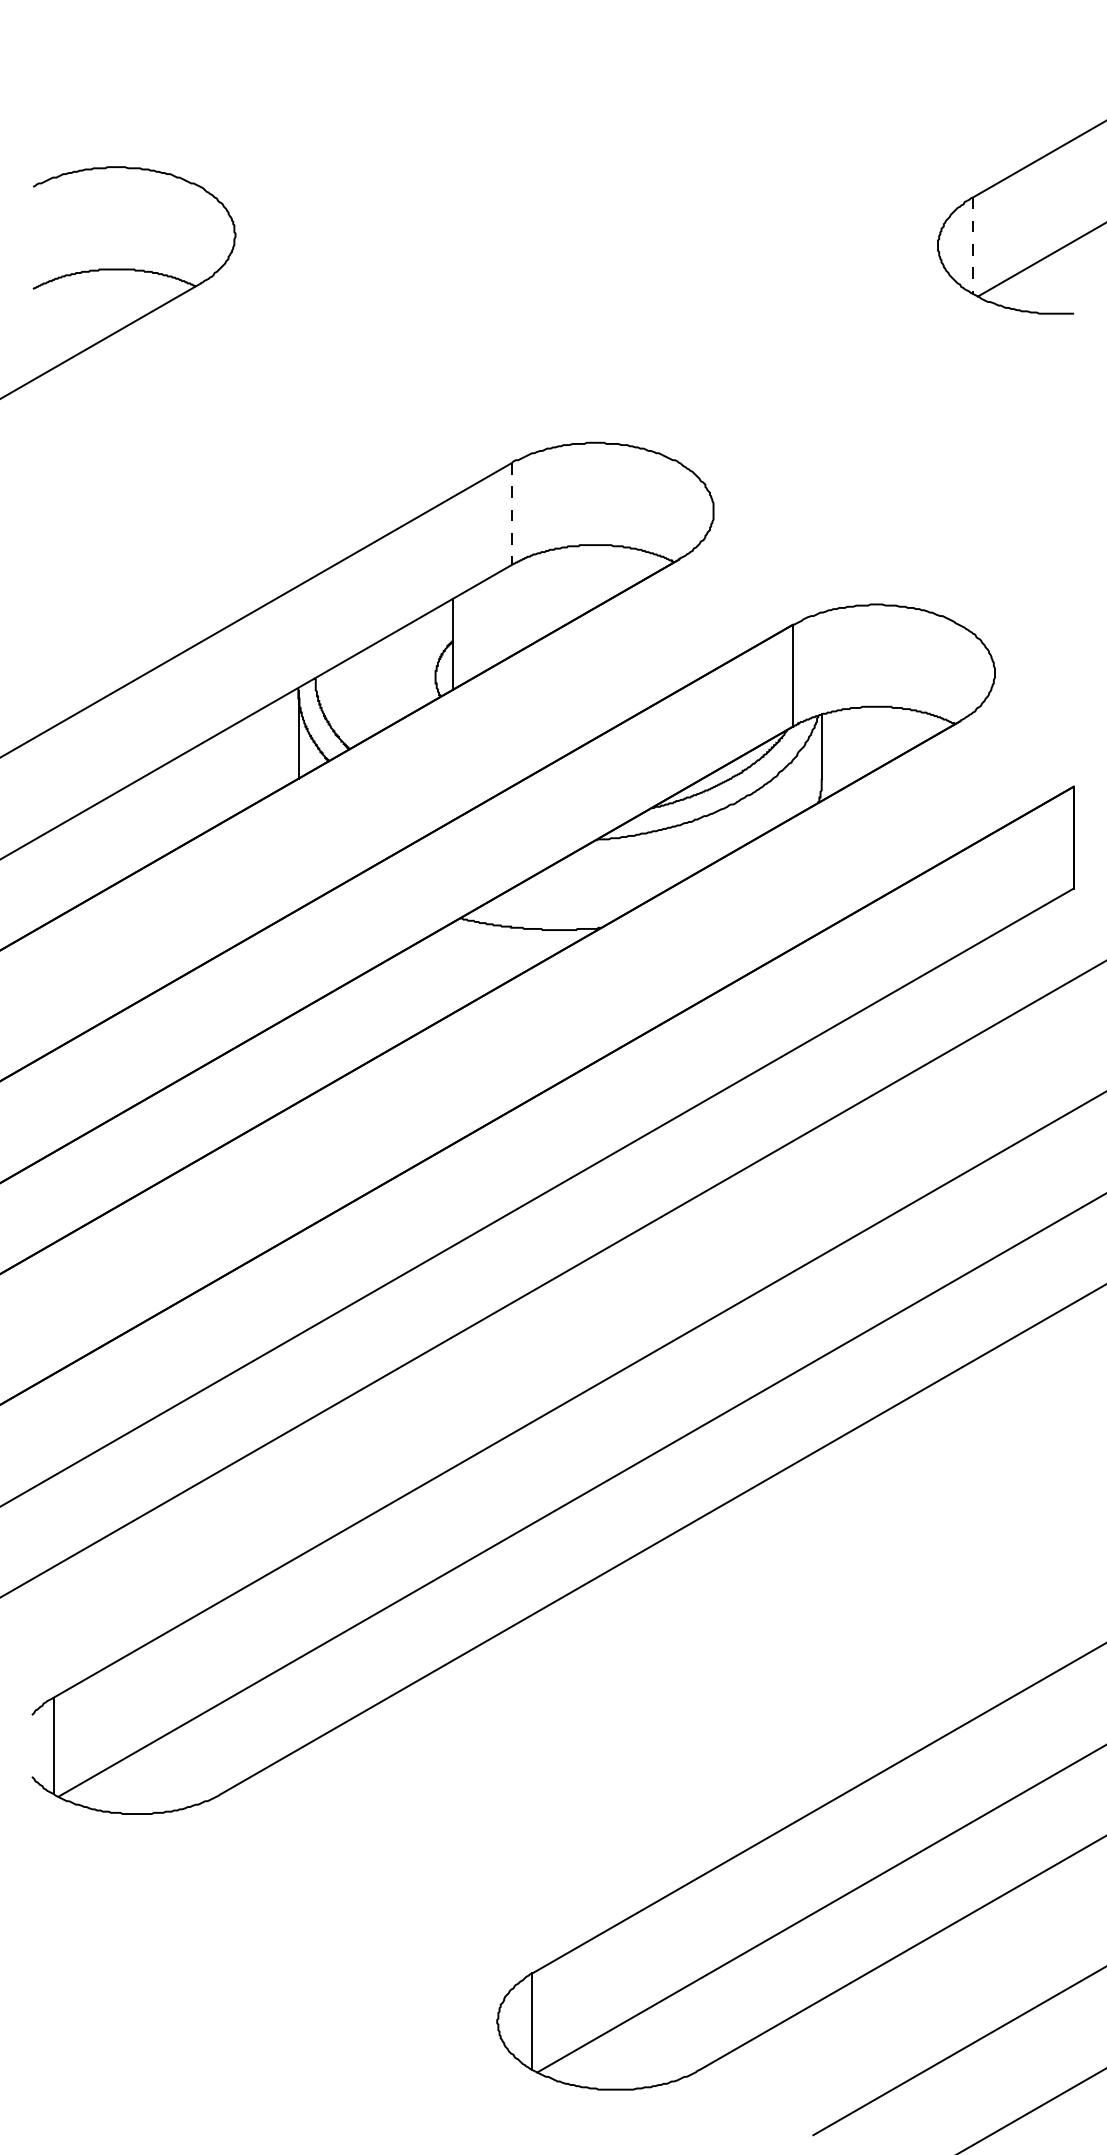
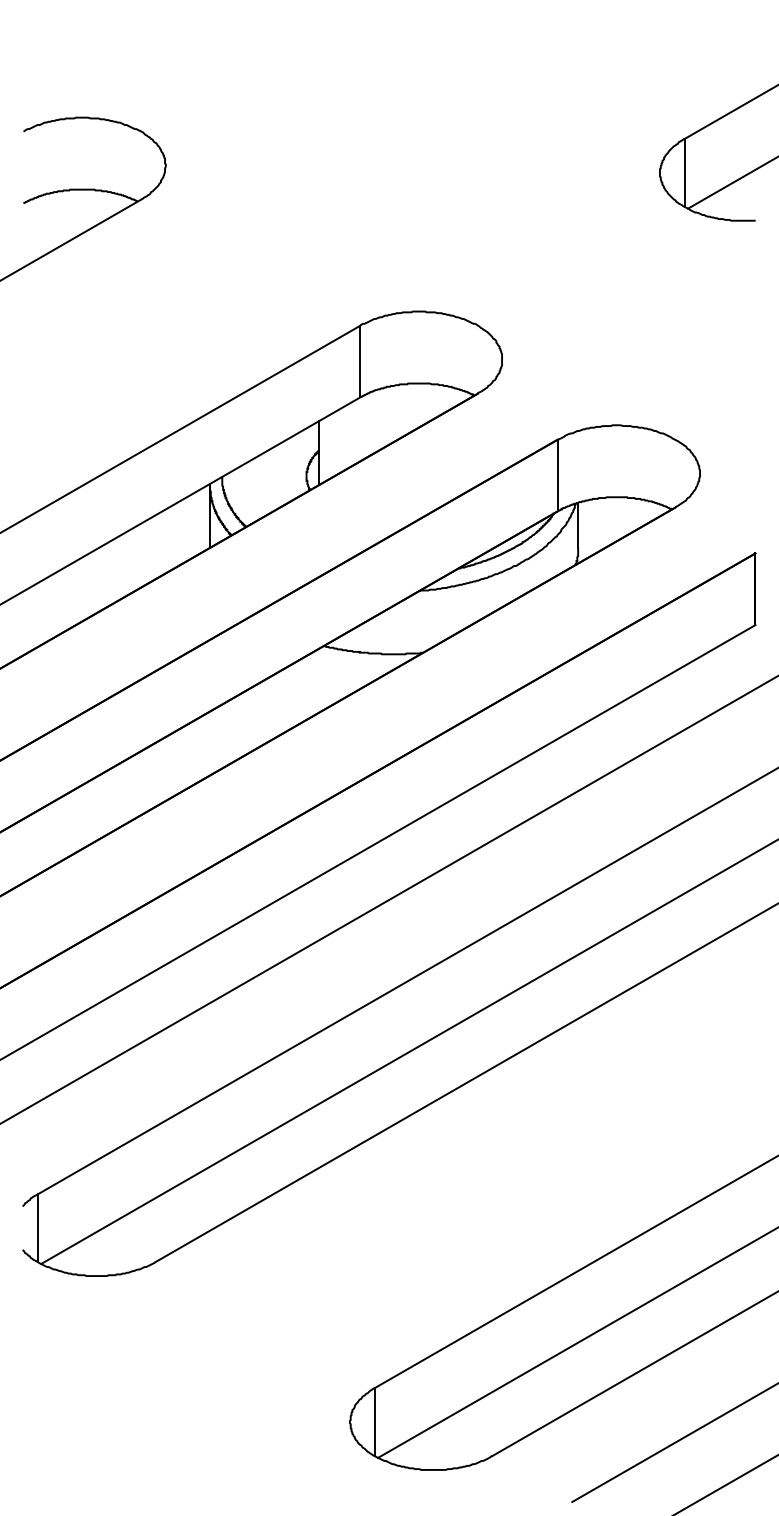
line: (972, 246) -> (684, 173), dashed -> solid
line: (511, 514) -> (359, 361), dashed -> solid

